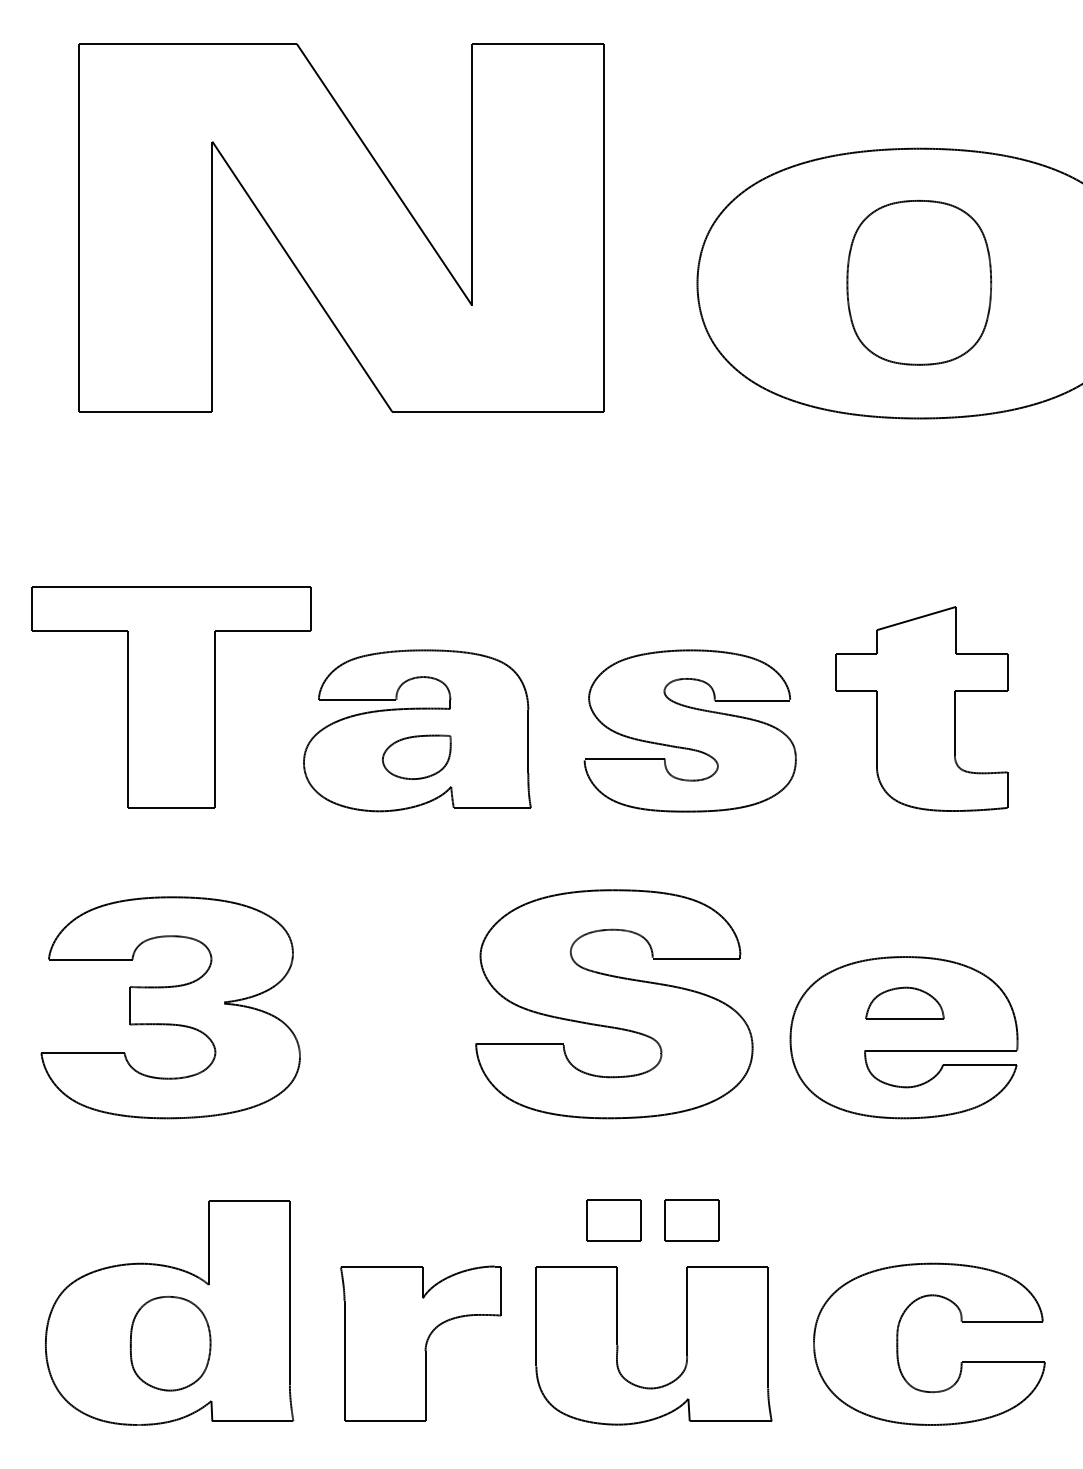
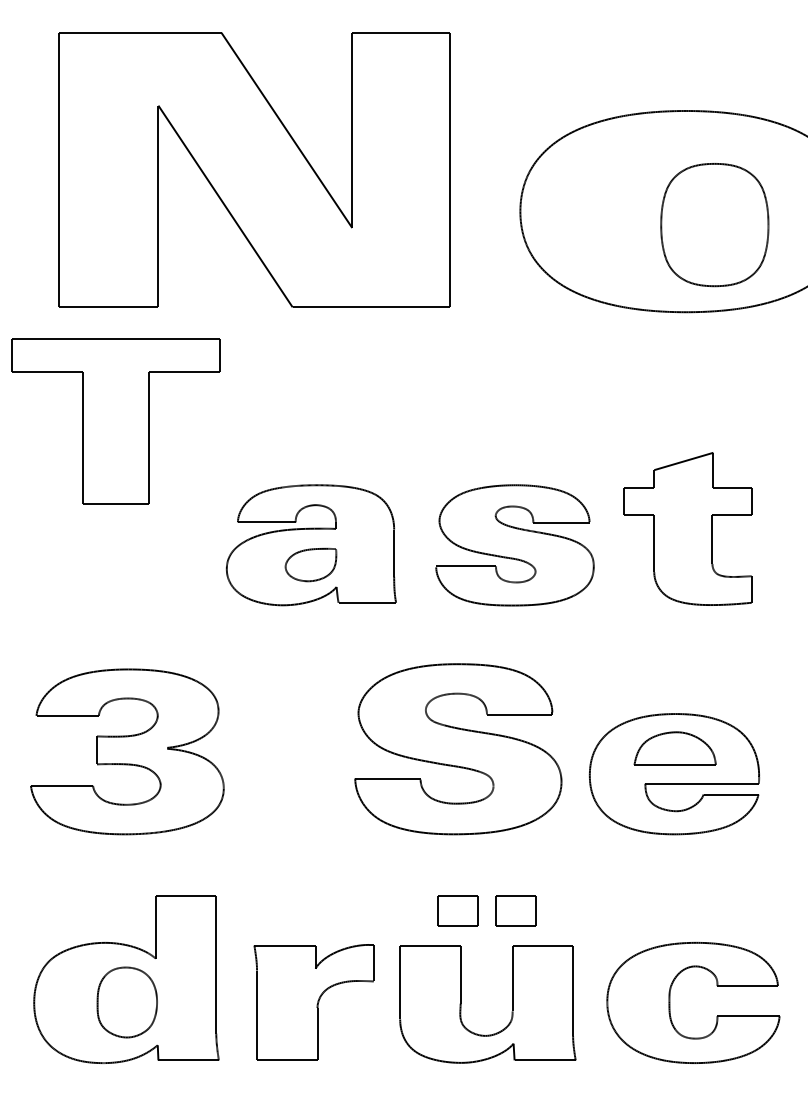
part: (918, 283) -> (714, 225), moved
part: (170, 697) -> (115, 421), moved
part: (904, 1003) -> (674, 748), size x1.4

